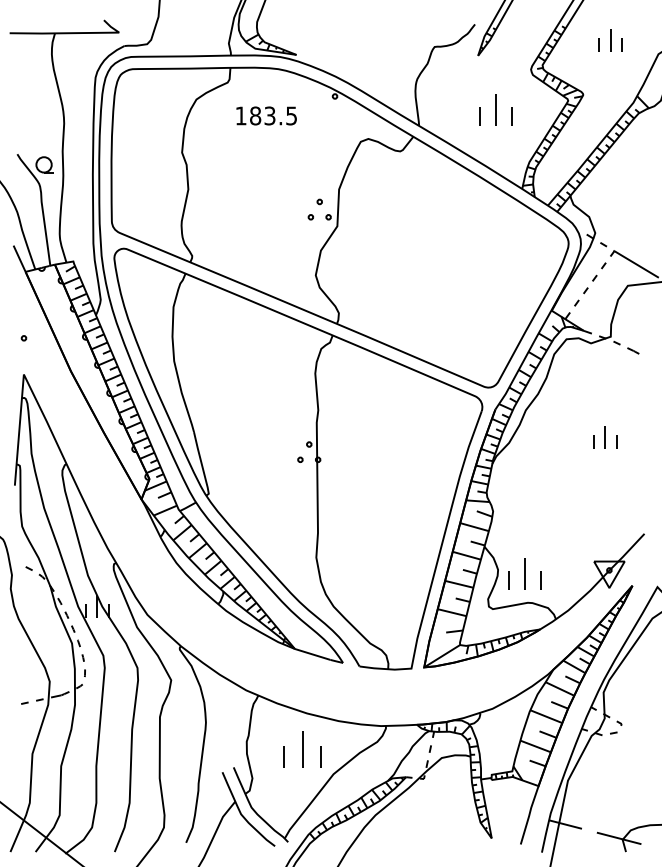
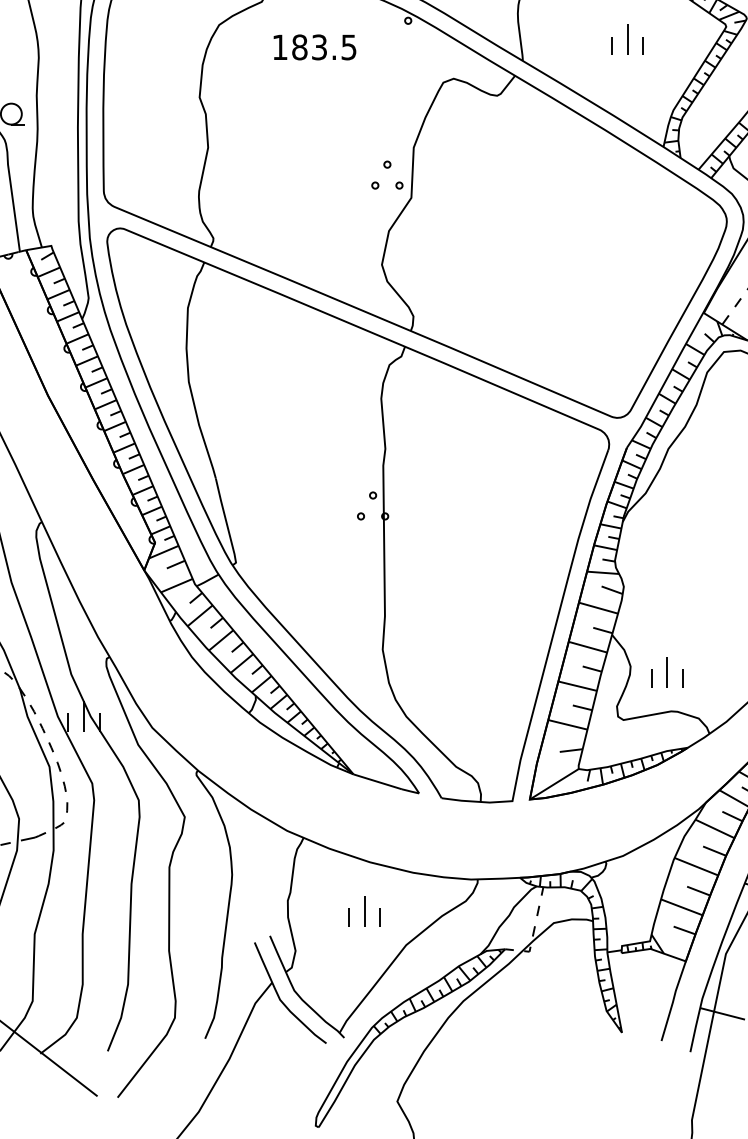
part: (496, 110) -> (628, 39), size x0.71
part: (524, 574) -> (666, 672), size x0.71
part: (303, 749) -> (365, 911), size x0.62

